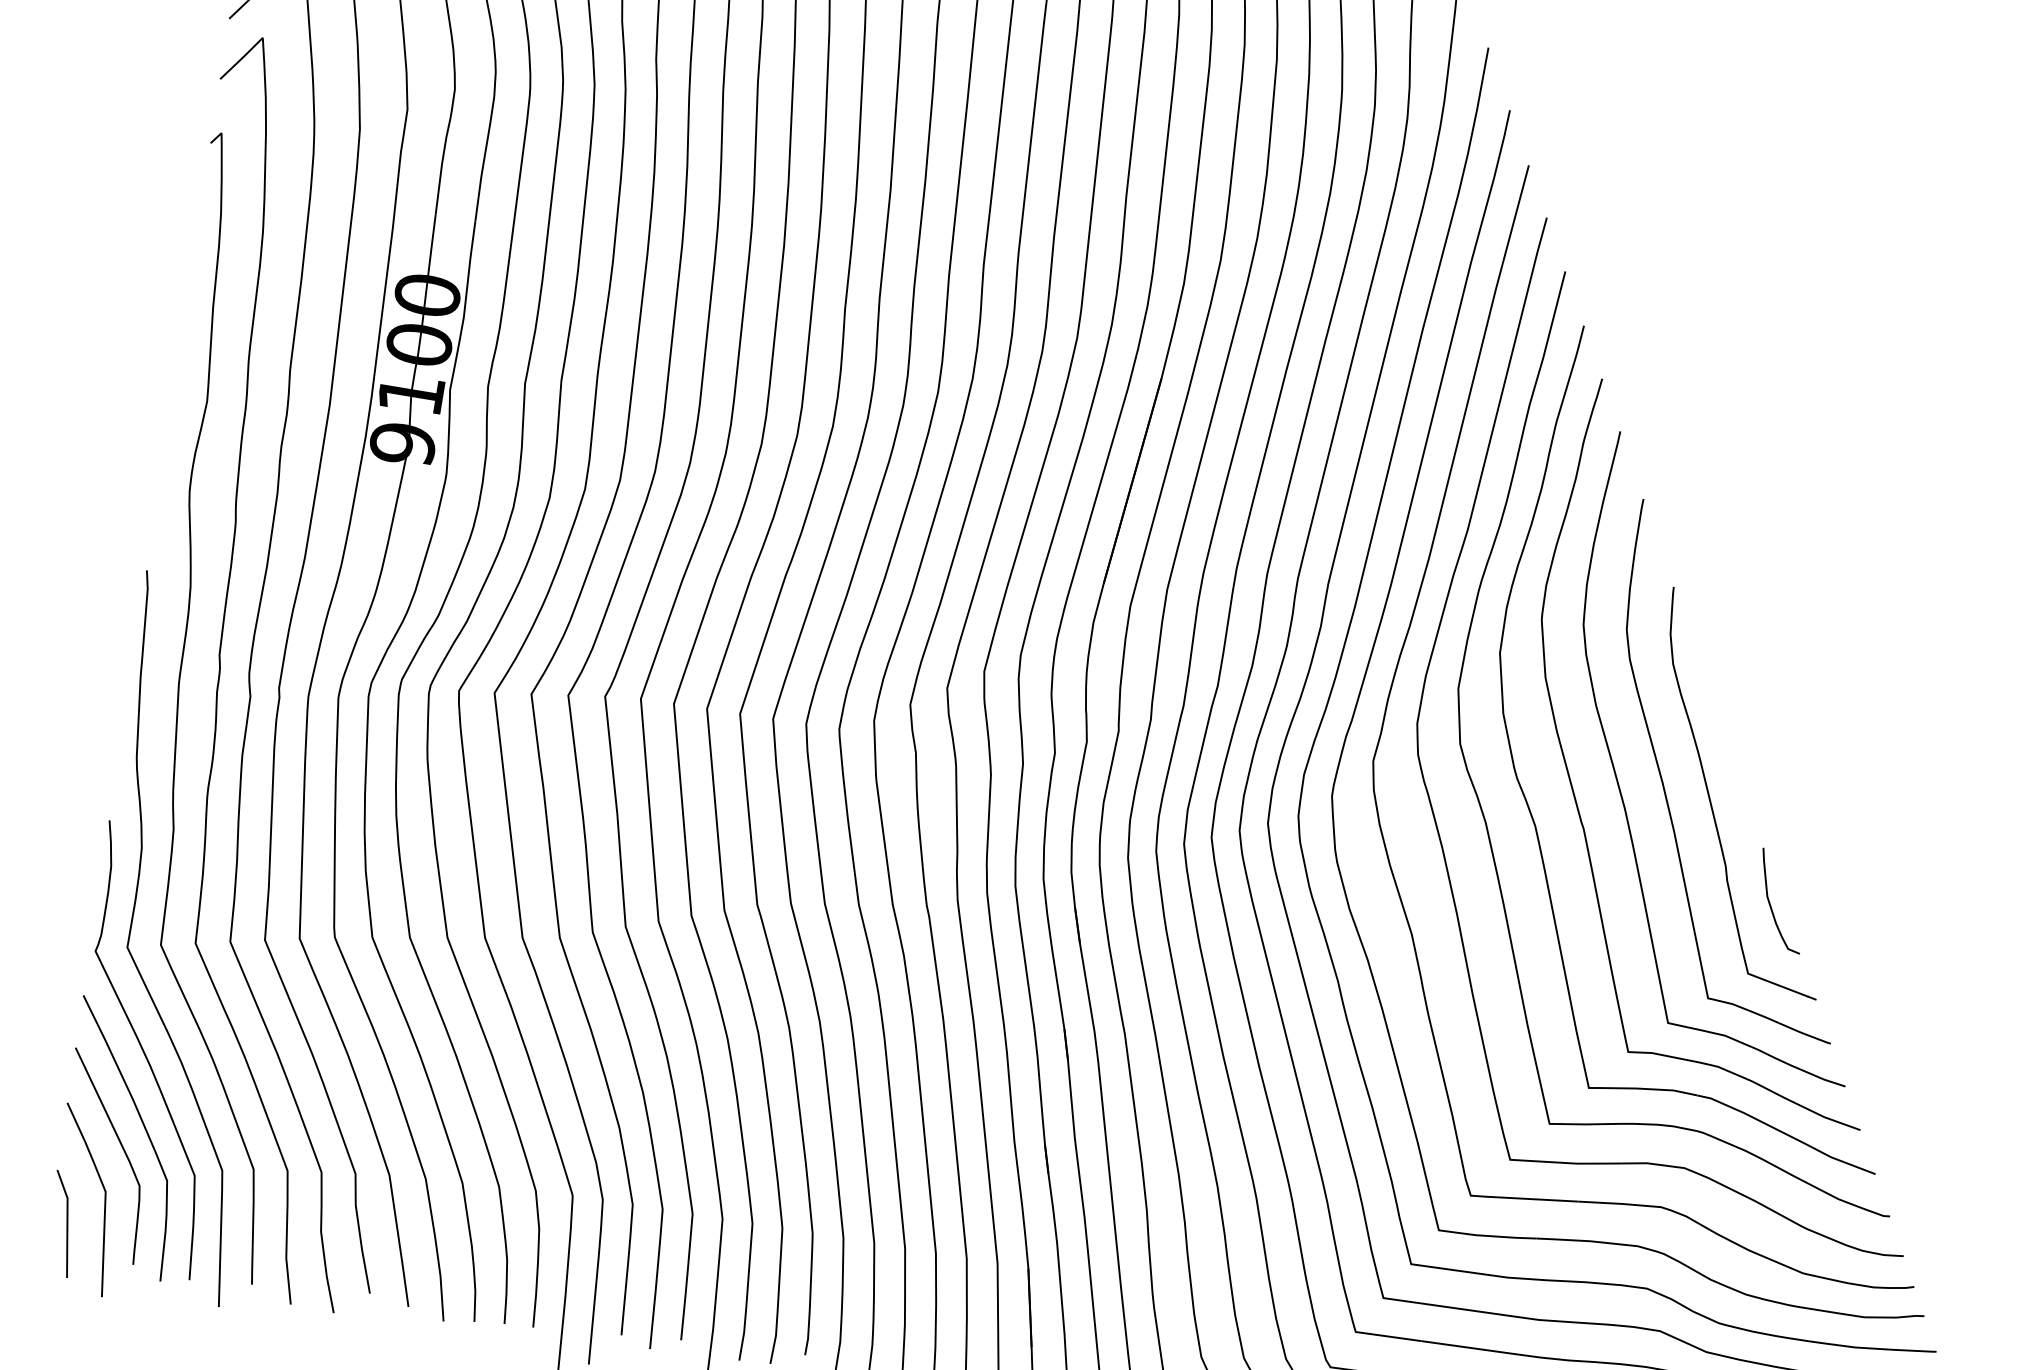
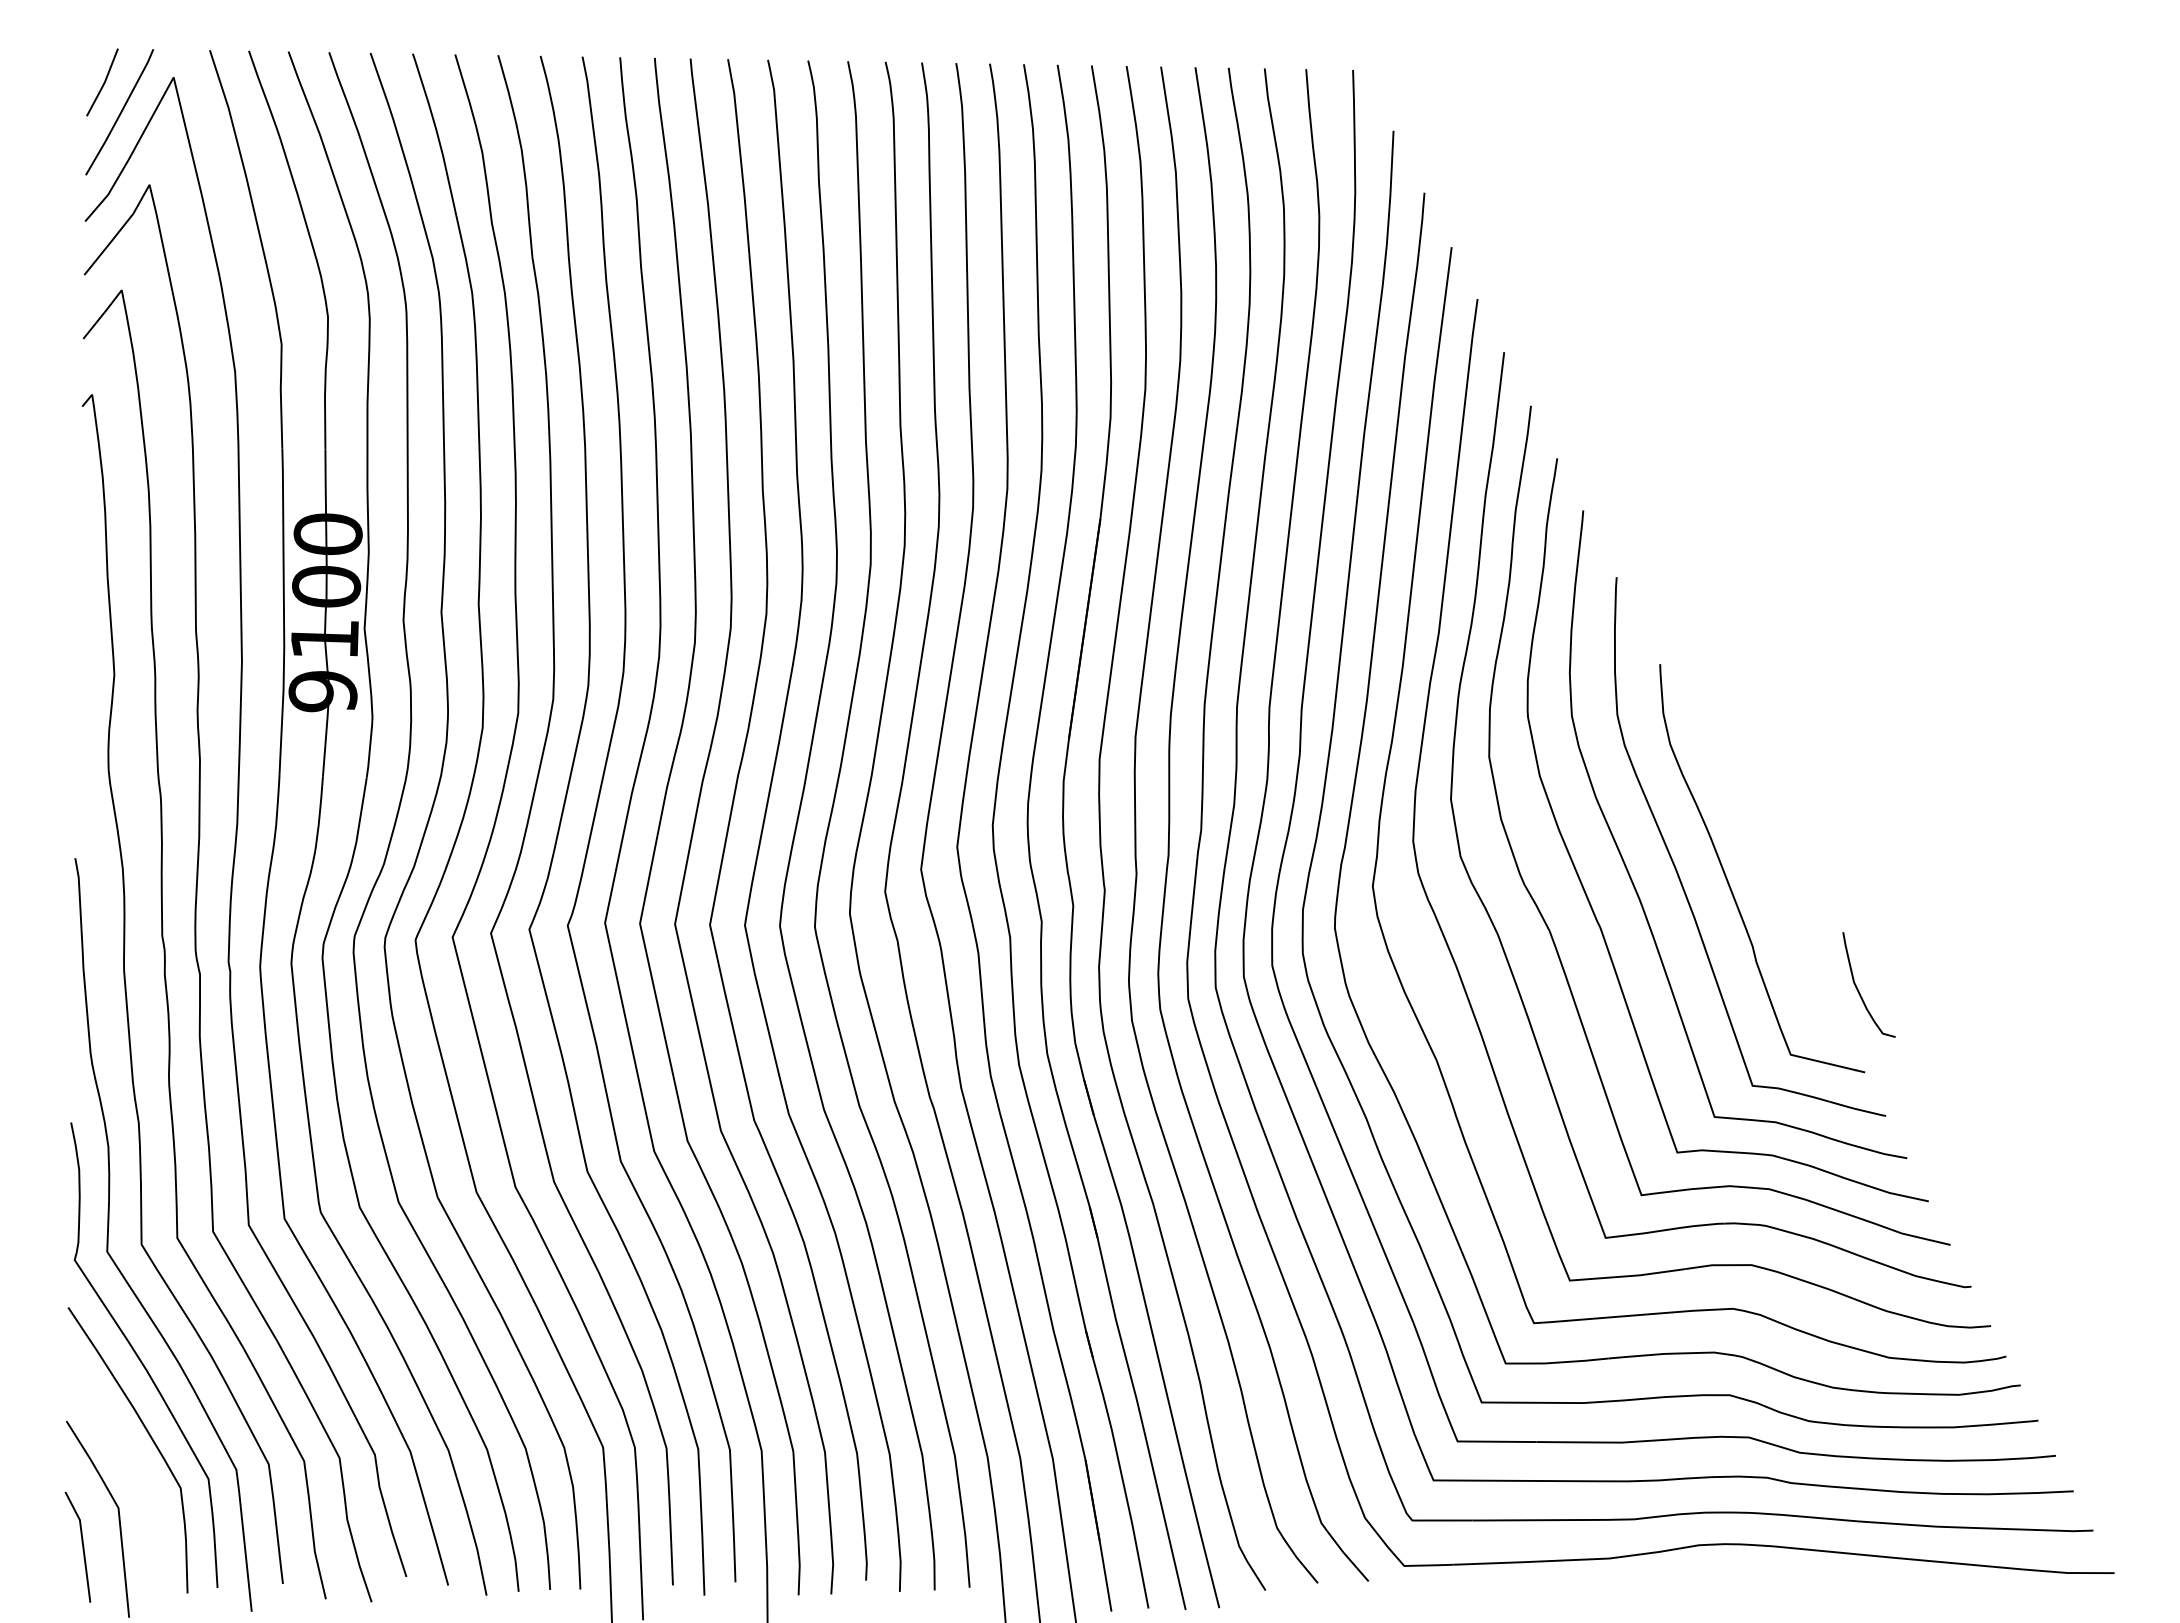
curve: (1770, 901) -> (1857, 986), moved
curve: (121, 1147) -> (128, 1459), removed

